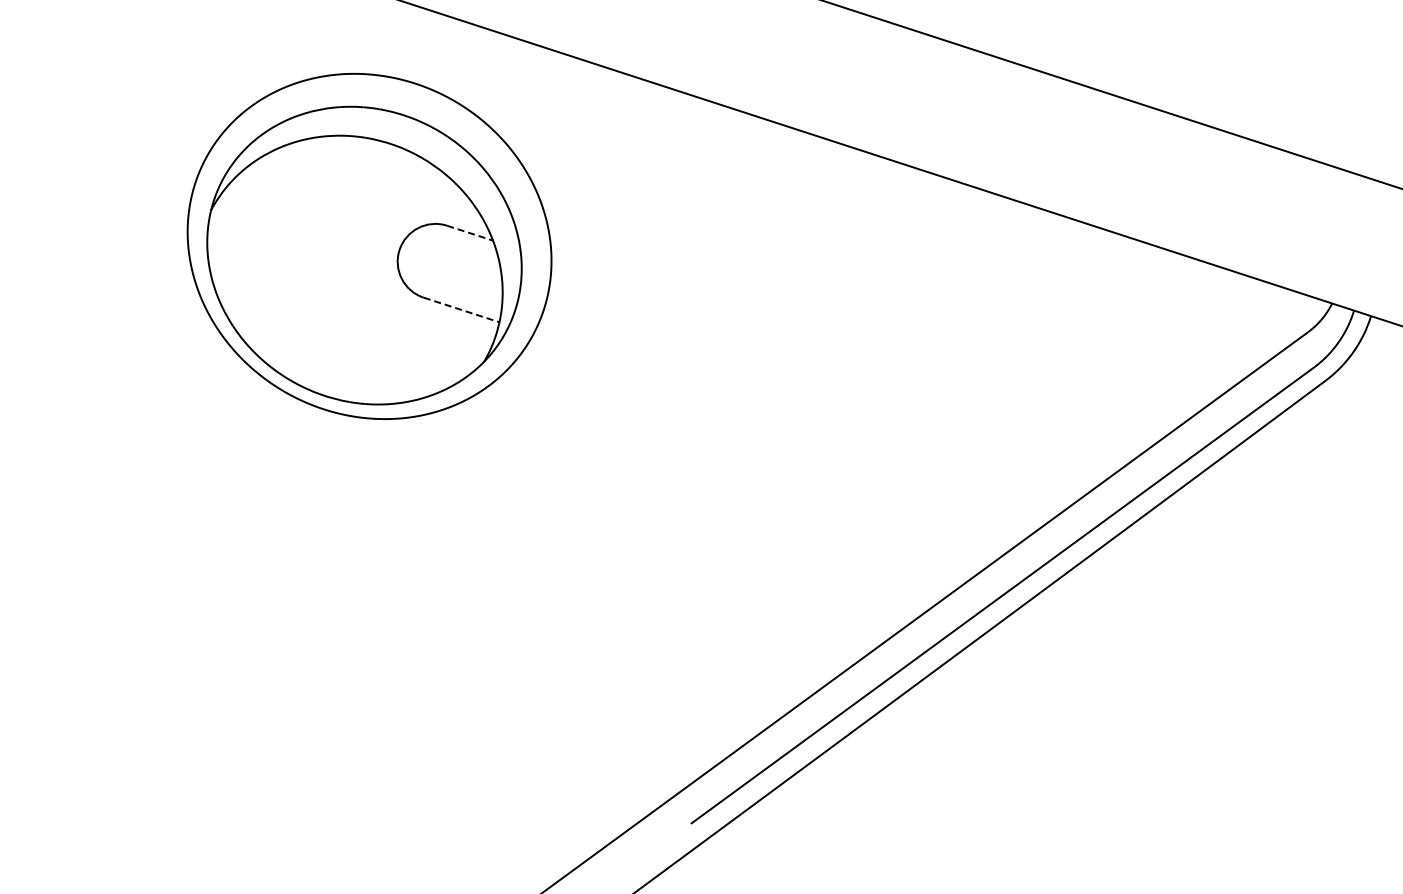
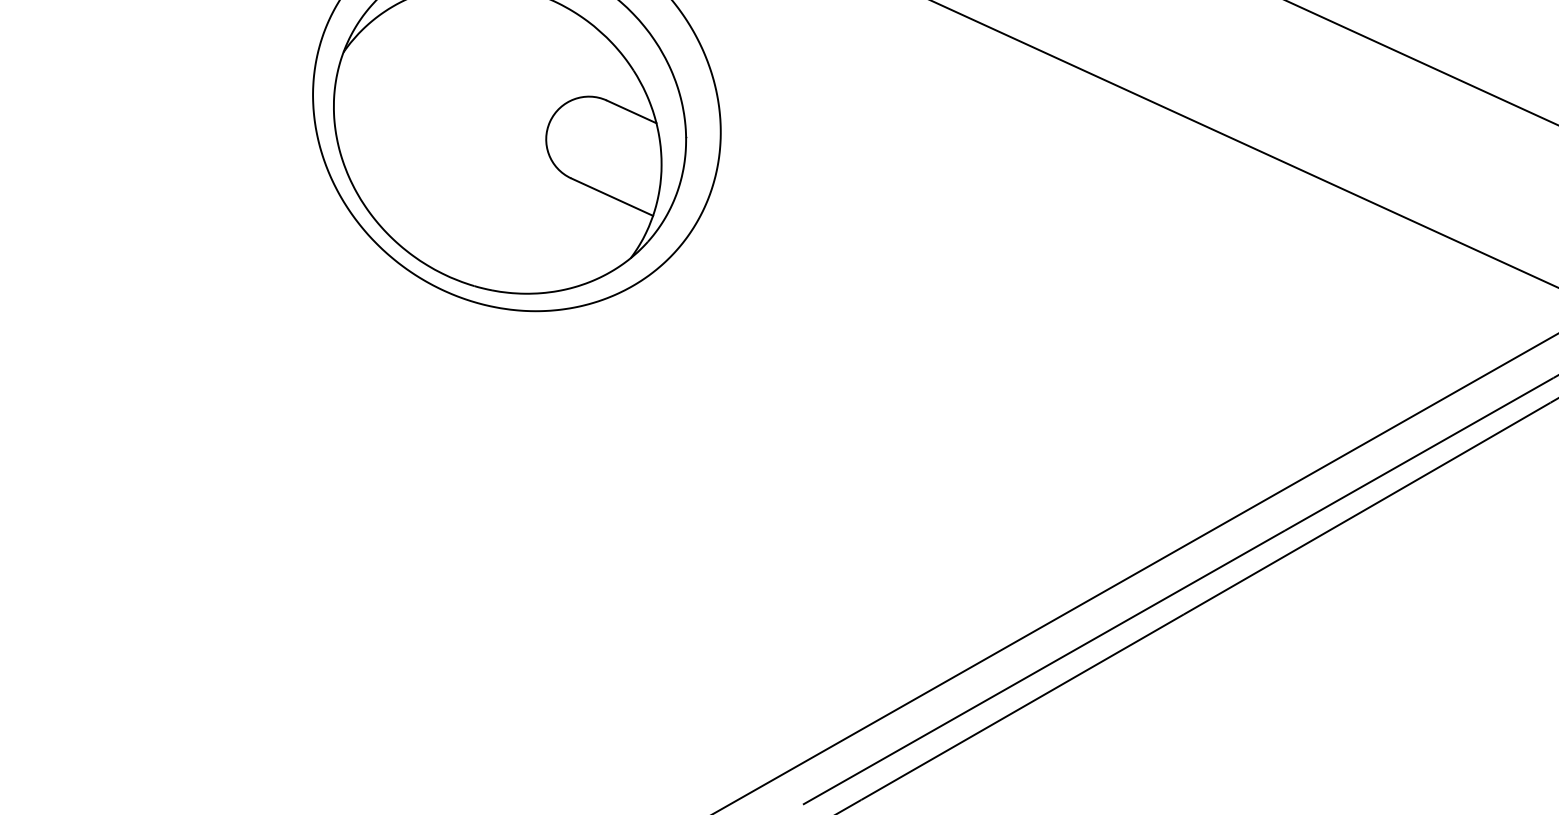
line: (470, 233) -> (632, 112), dashed -> solid
line: (461, 310) -> (611, 197), dashed -> solid

